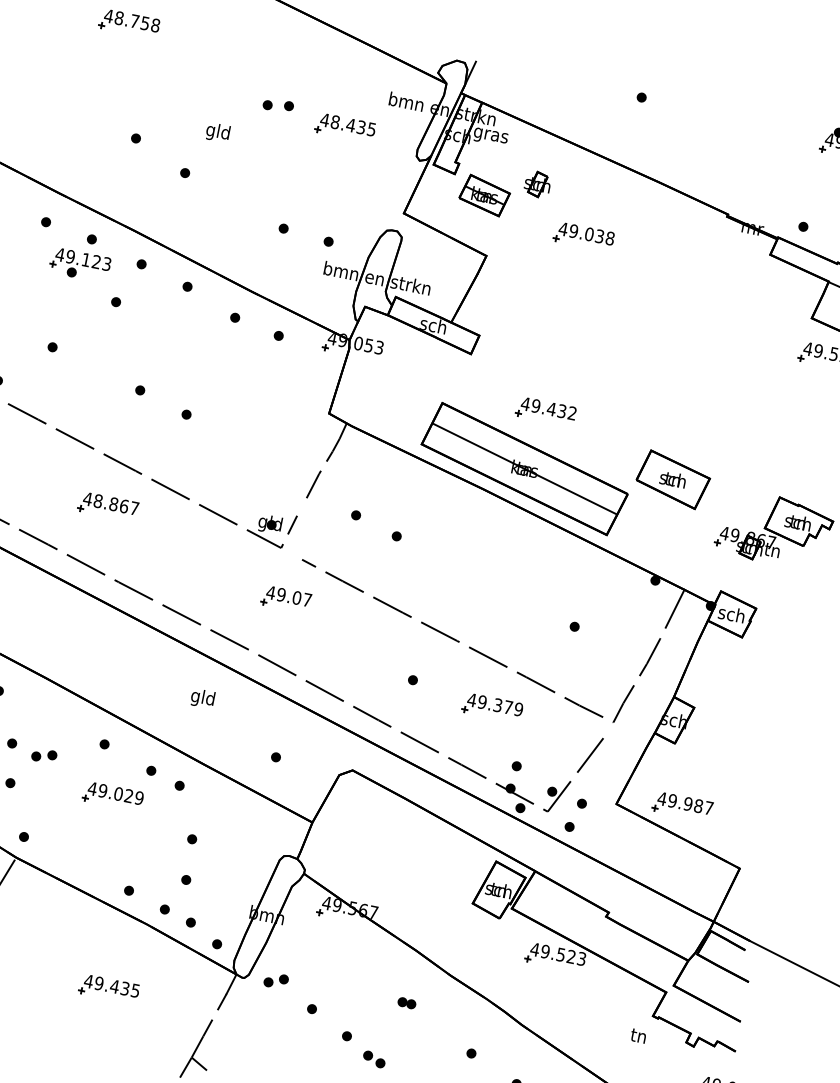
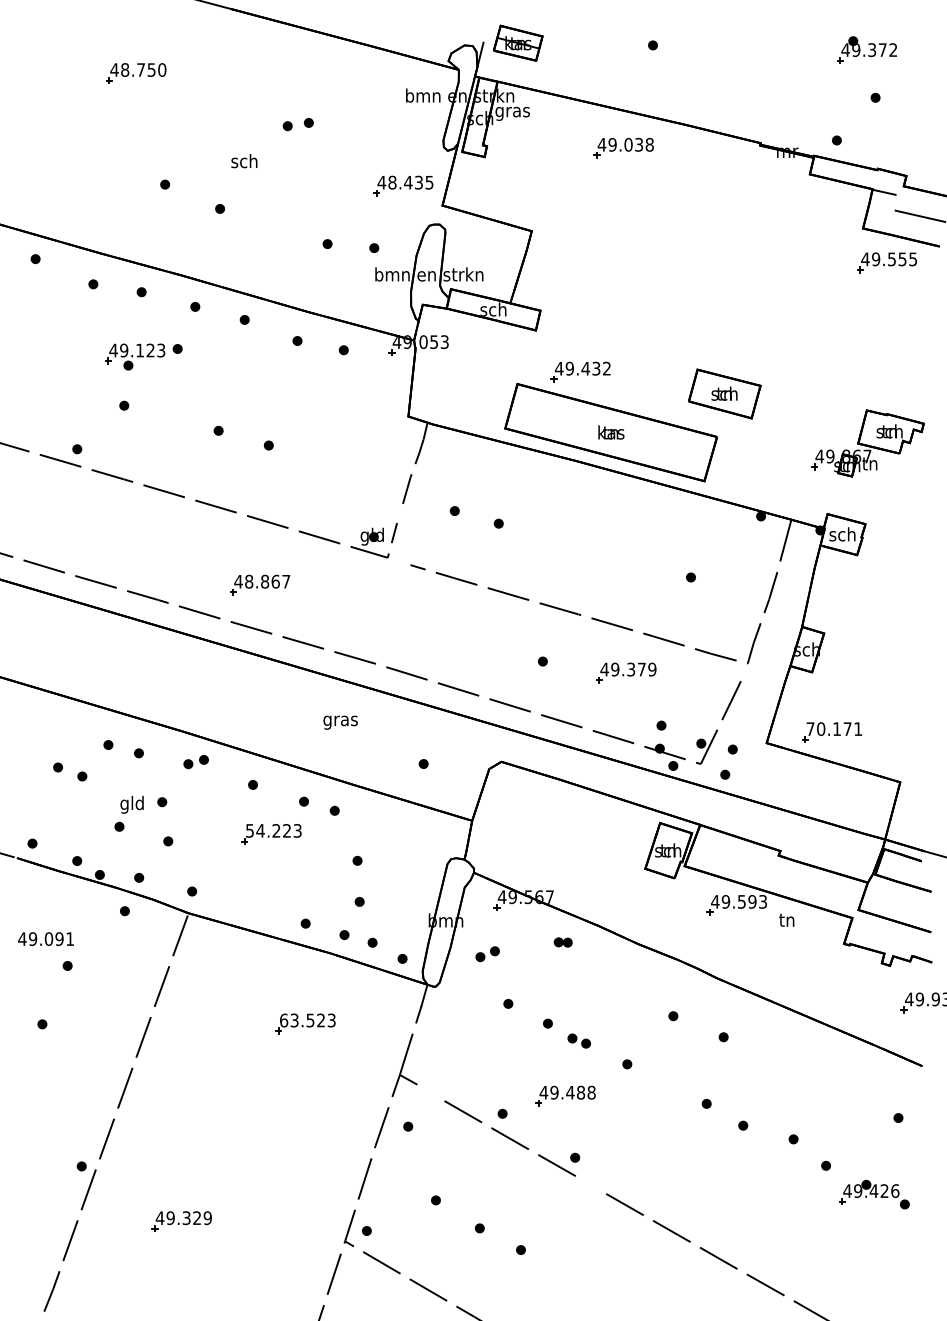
text: (155, 25) -> (162, 69), 48.758 -> 48.750
part: (345, 127) -> (403, 185), moved
text: (218, 132) -> (244, 162), gld -> sch
part: (537, 183) -> (567, 150), removed
part: (485, 194) -> (518, 42), moved
part: (583, 236) -> (623, 147), moved
part: (80, 264) -> (135, 356), moved
part: (545, 410) -> (580, 371), moved
line: (524, 468) -> (610, 432), removed
part: (673, 479) -> (724, 393), moved
part: (108, 506) -> (260, 584), moved
part: (286, 598) -> (402, 606), removed
text: (202, 698) -> (340, 720), gld -> gras
part: (43, 756) -> (195, 762), moved
text: (115, 793) -> (273, 830), 49.029 -> 54.223
text: (685, 803) -> (834, 729), 49.987 -> 70.171
text: (571, 956) -> (752, 901), 49.523 -> 49.593
part: (275, 981) -> (487, 954), moved
text: (111, 986) -> (307, 1020), 49.435 -> 63.523
part: (406, 1003) -> (562, 942), moved
text: (638, 1035) -> (786, 919), moved

